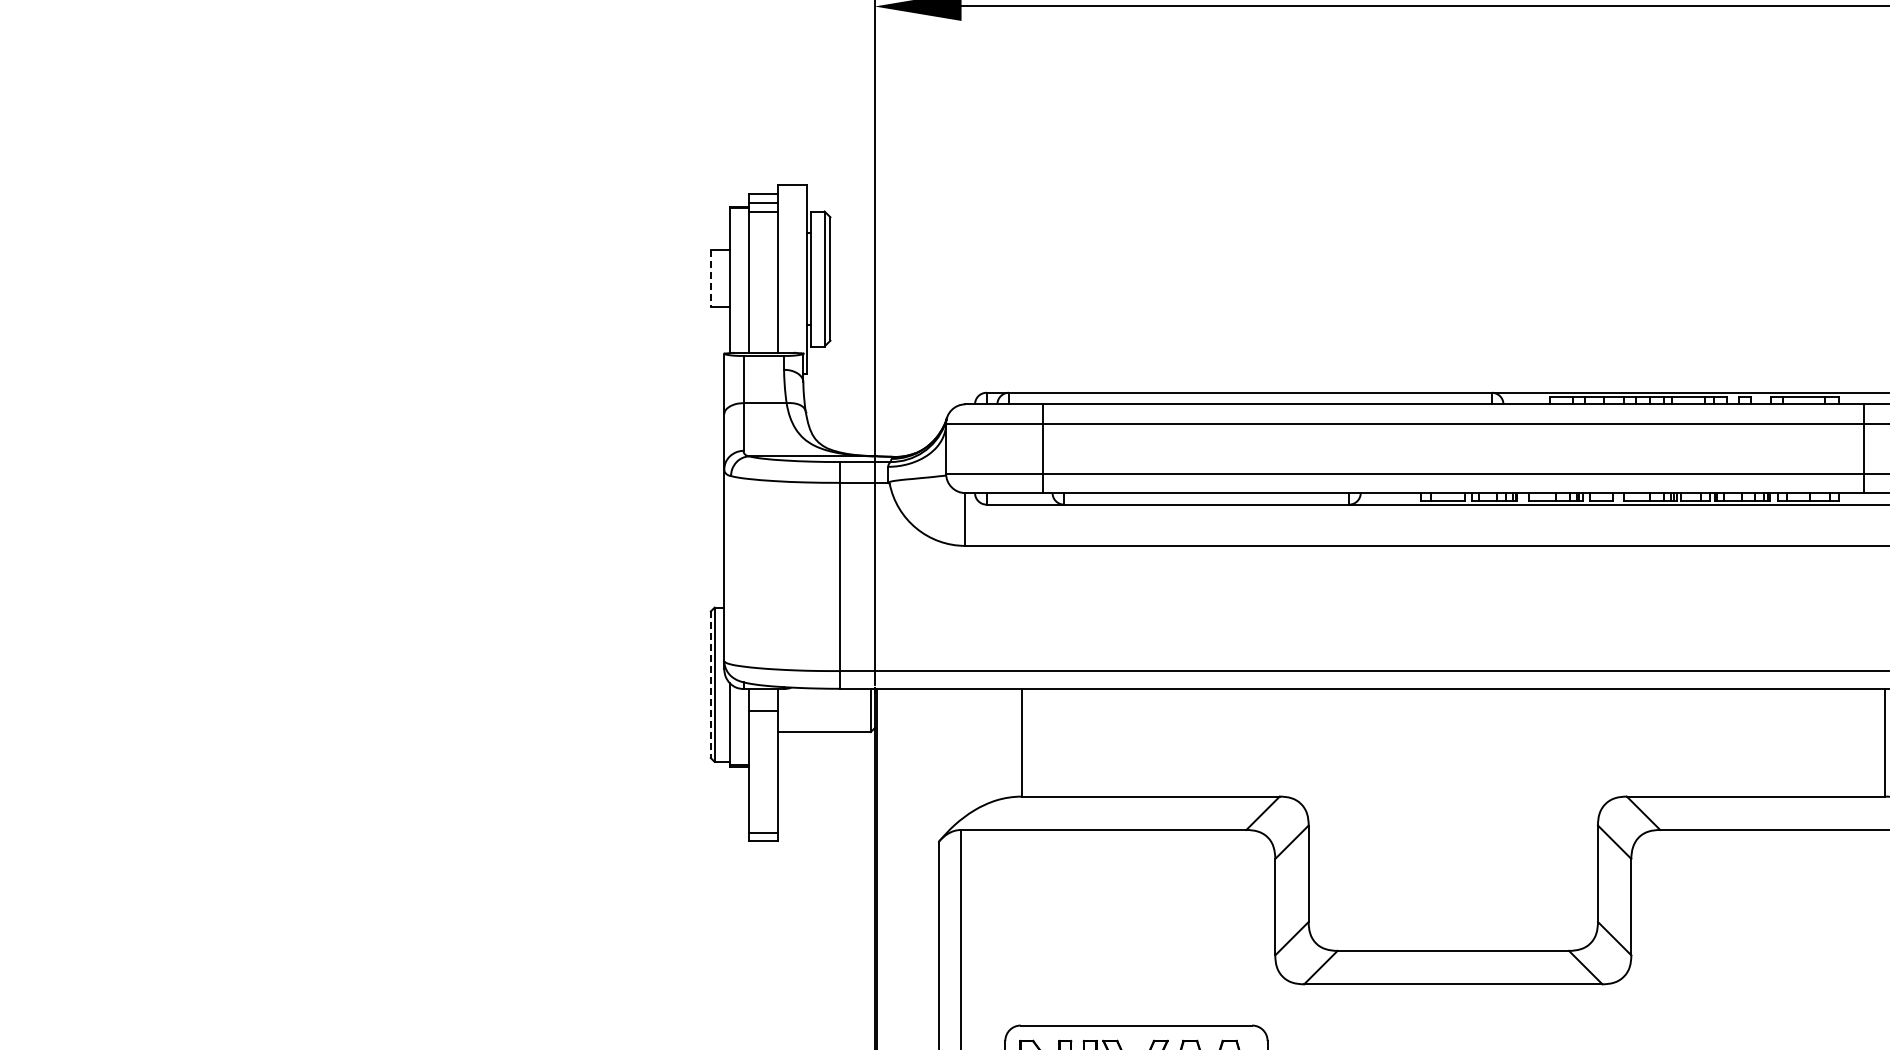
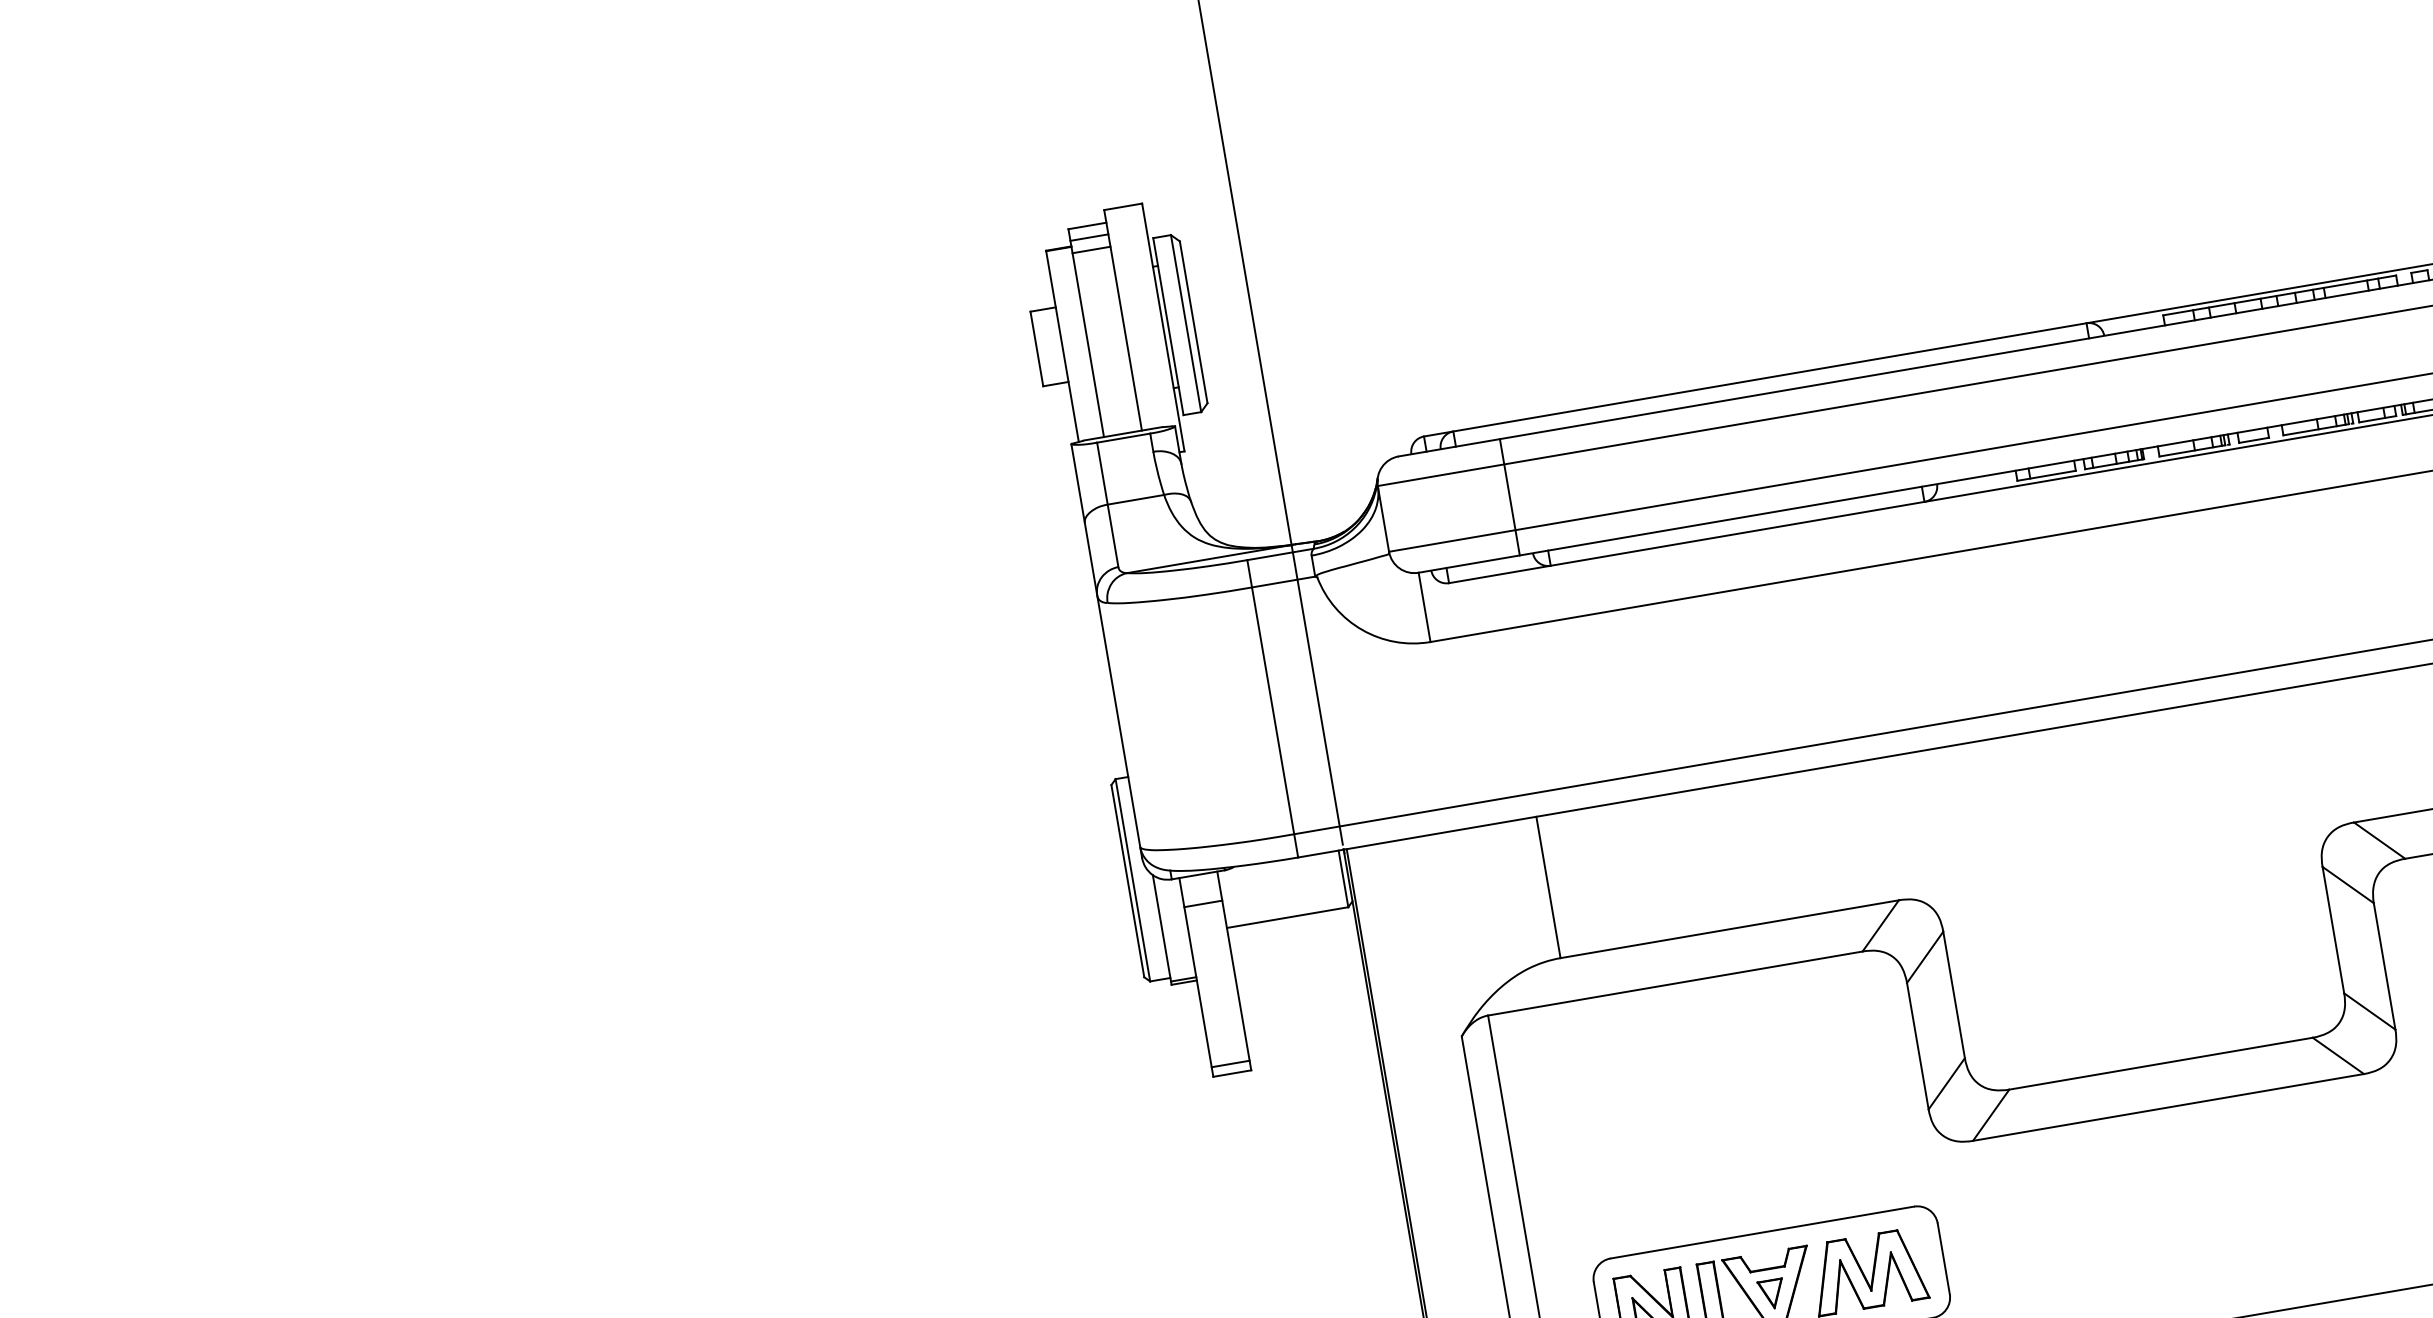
line: (710, 279) -> (1036, 349), dashed -> solid
line: (710, 685) -> (1127, 882), dashed -> solid

